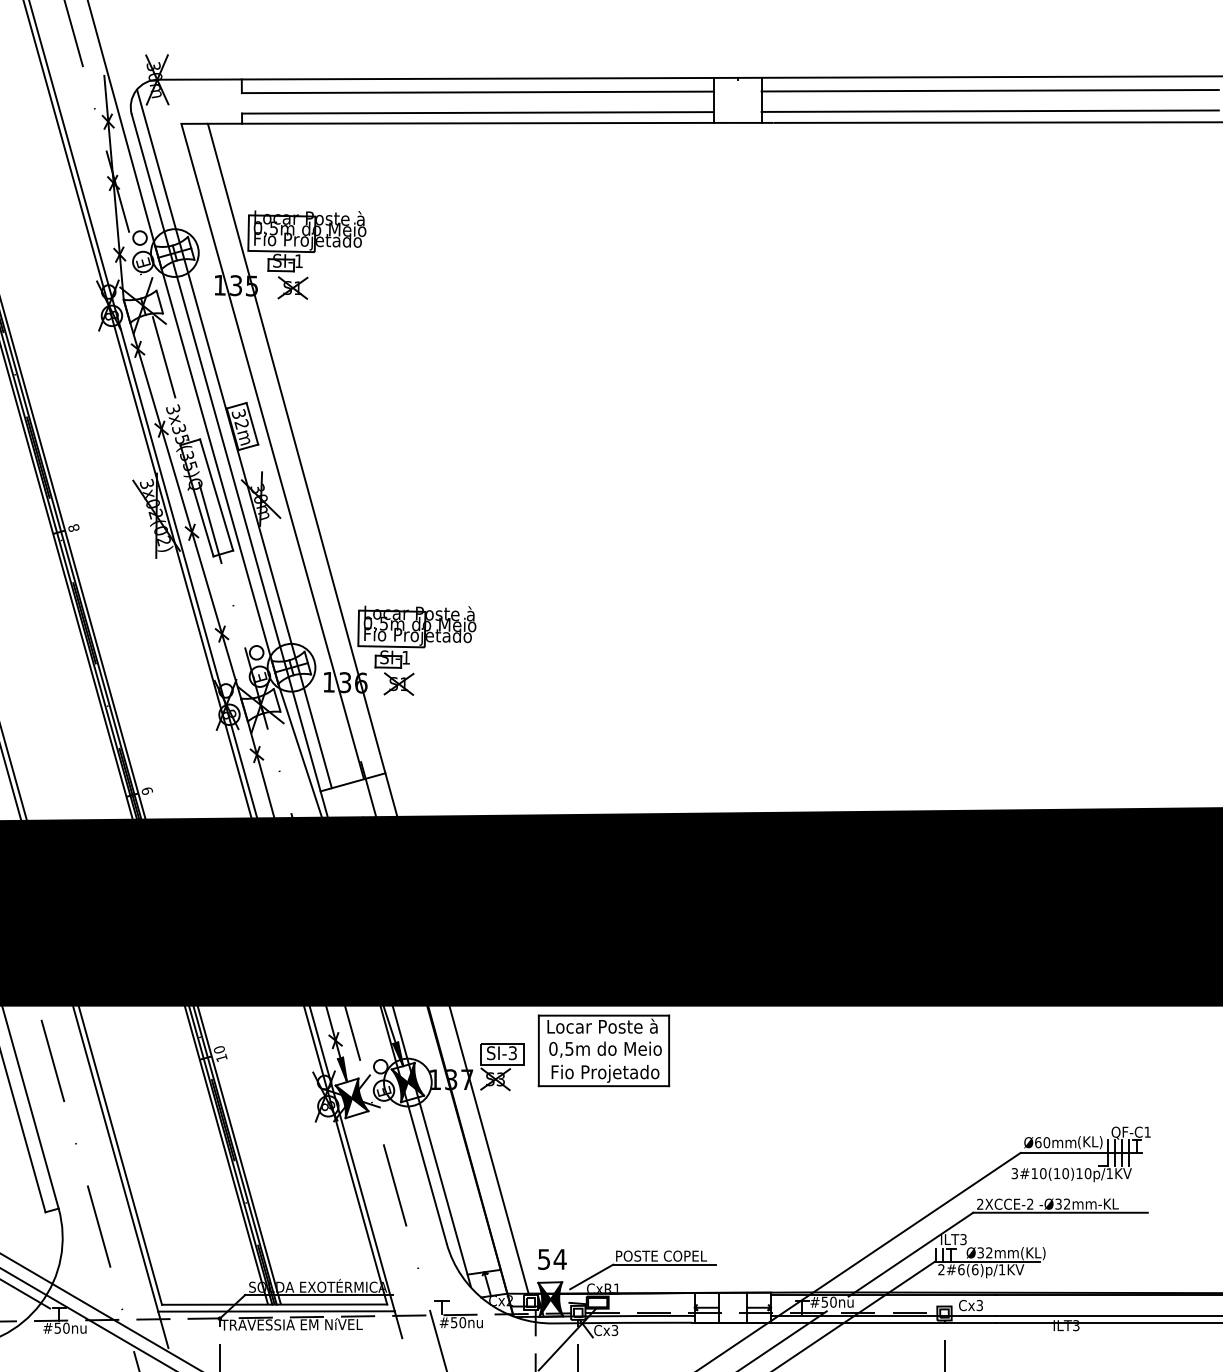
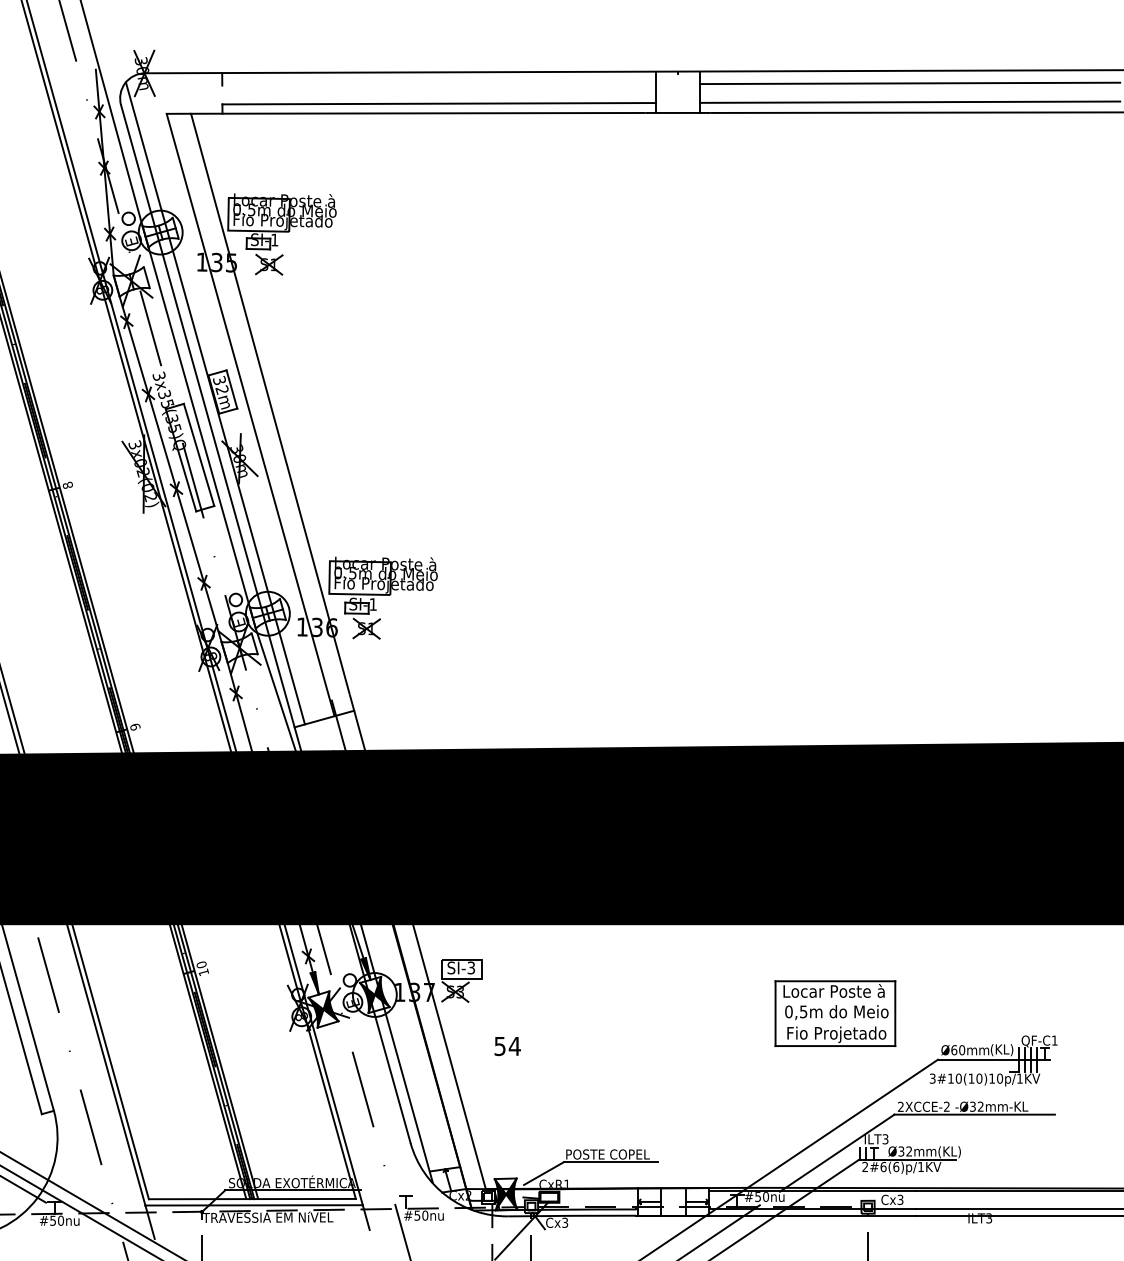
line: (477, 92) -> (438, 85), removed
part: (603, 1050) -> (834, 1013), moved
text: (552, 1259) -> (507, 1046), moved

